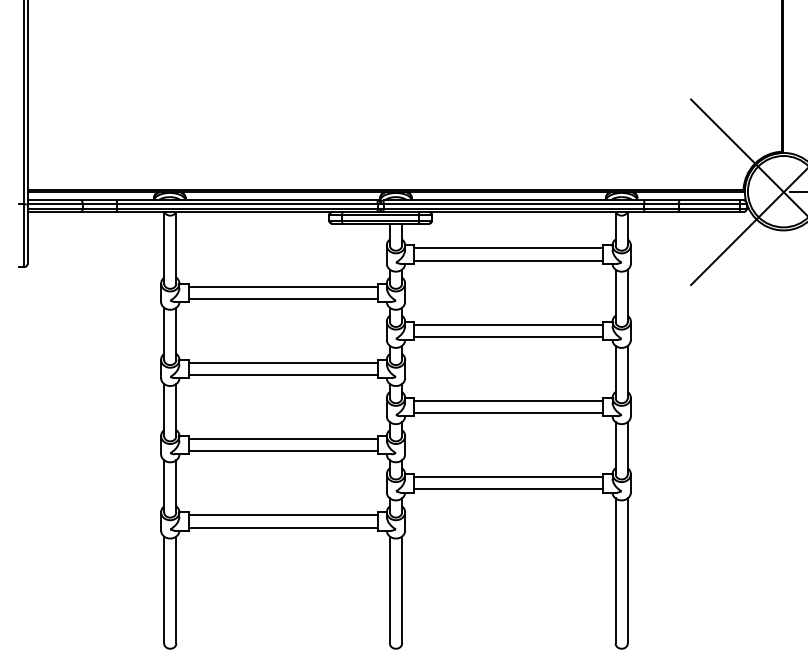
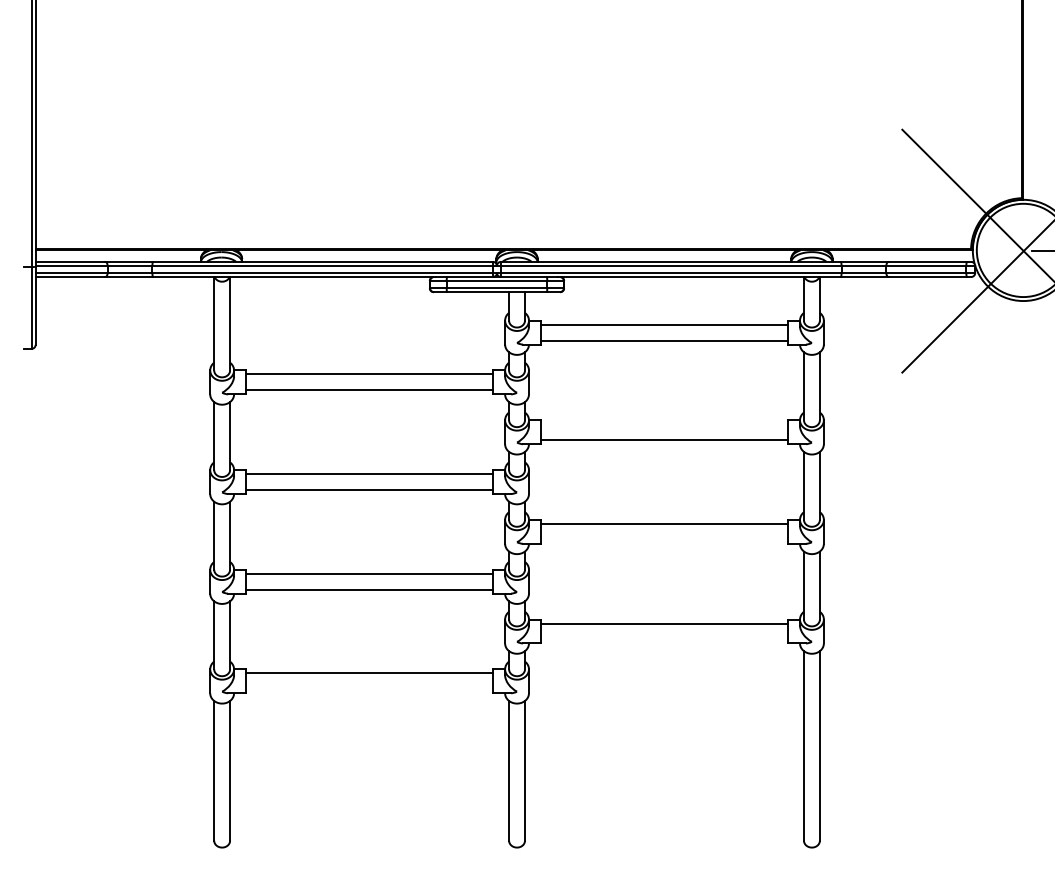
line: (508, 324) -> (664, 424), removed
line: (508, 412) -> (664, 539), removed
line: (508, 489) -> (664, 639), removed
line: (283, 527) -> (369, 689), removed

